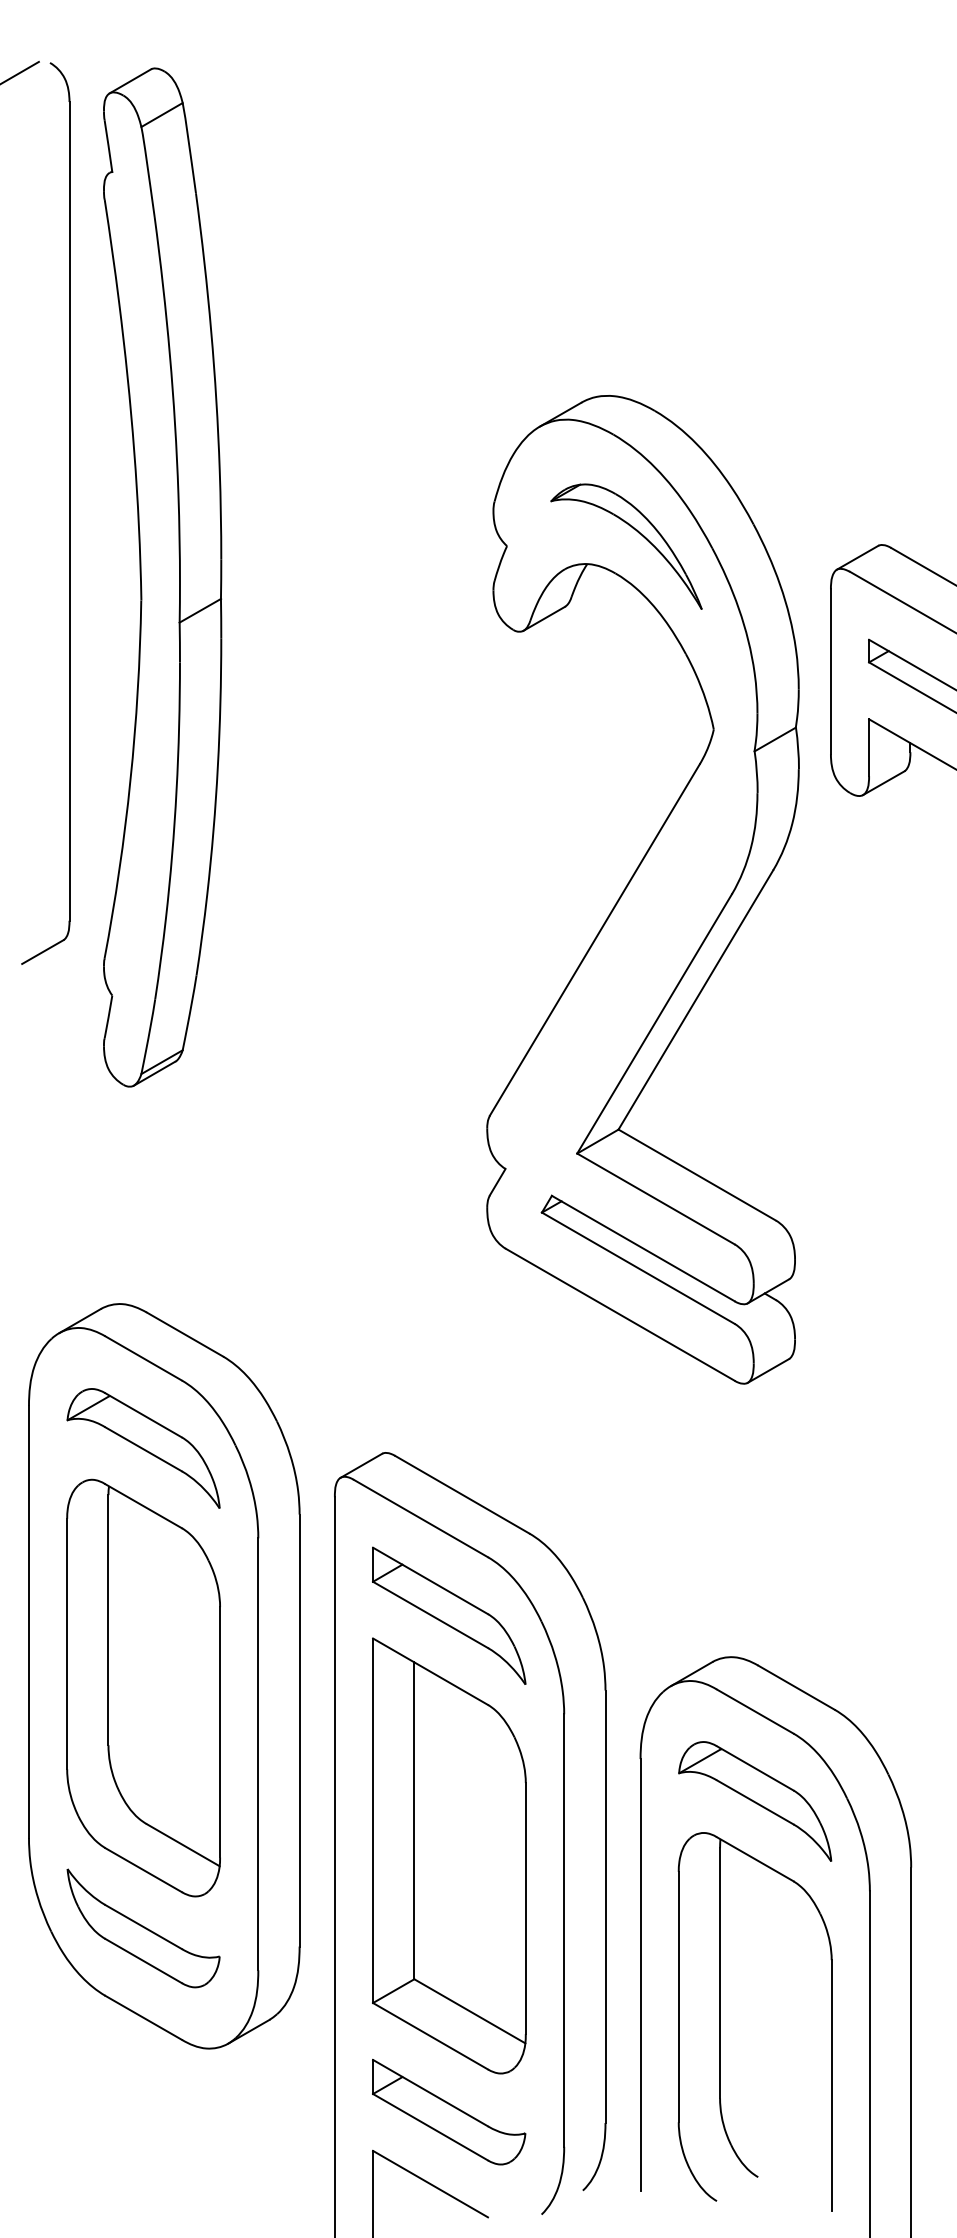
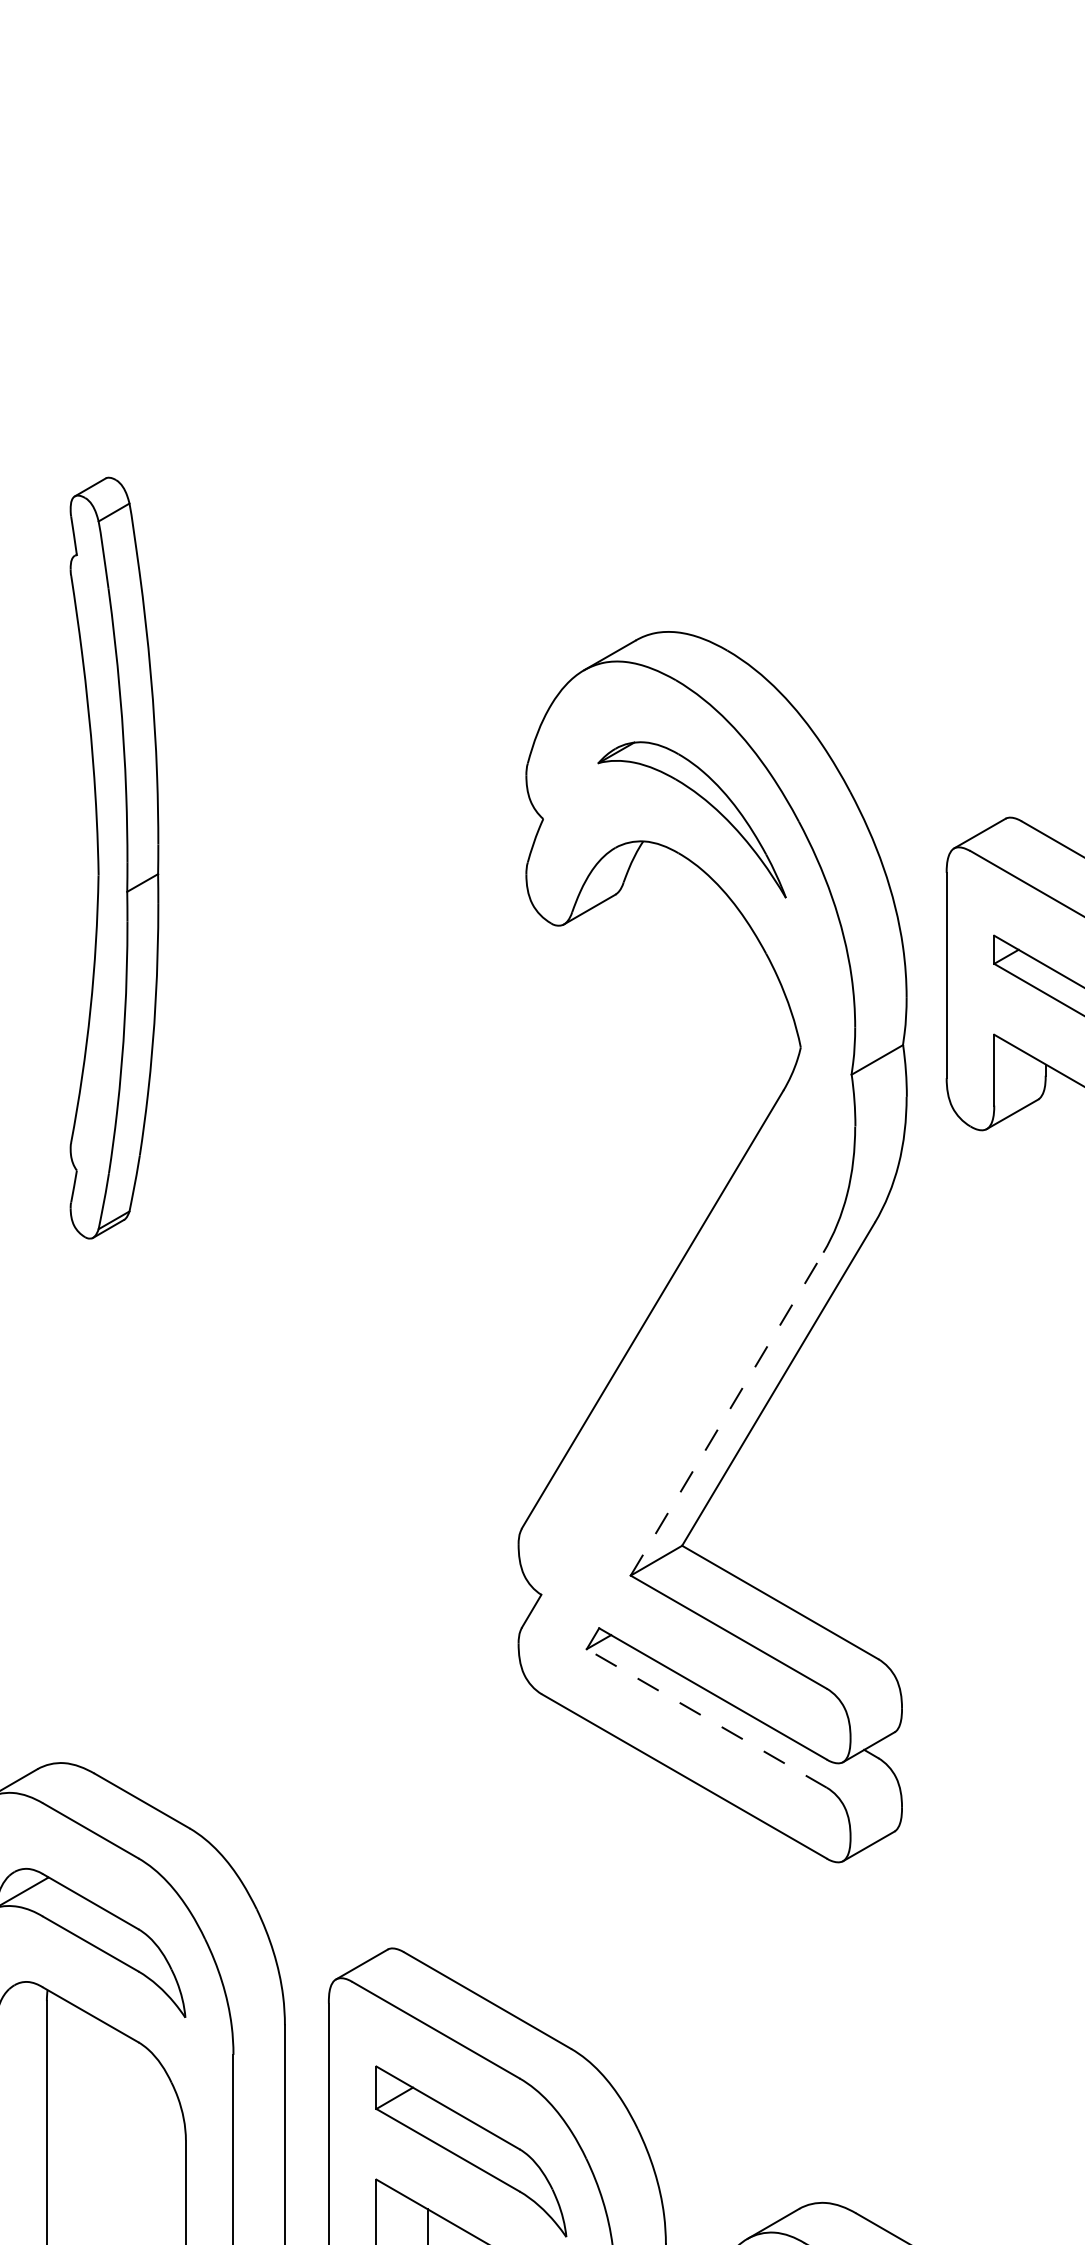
part: (162, 577) -> (114, 858), size x0.6
line: (654, 1023) -> (726, 1413), solid -> dashed
line: (637, 1267) -> (705, 1717), solid -> dashed

